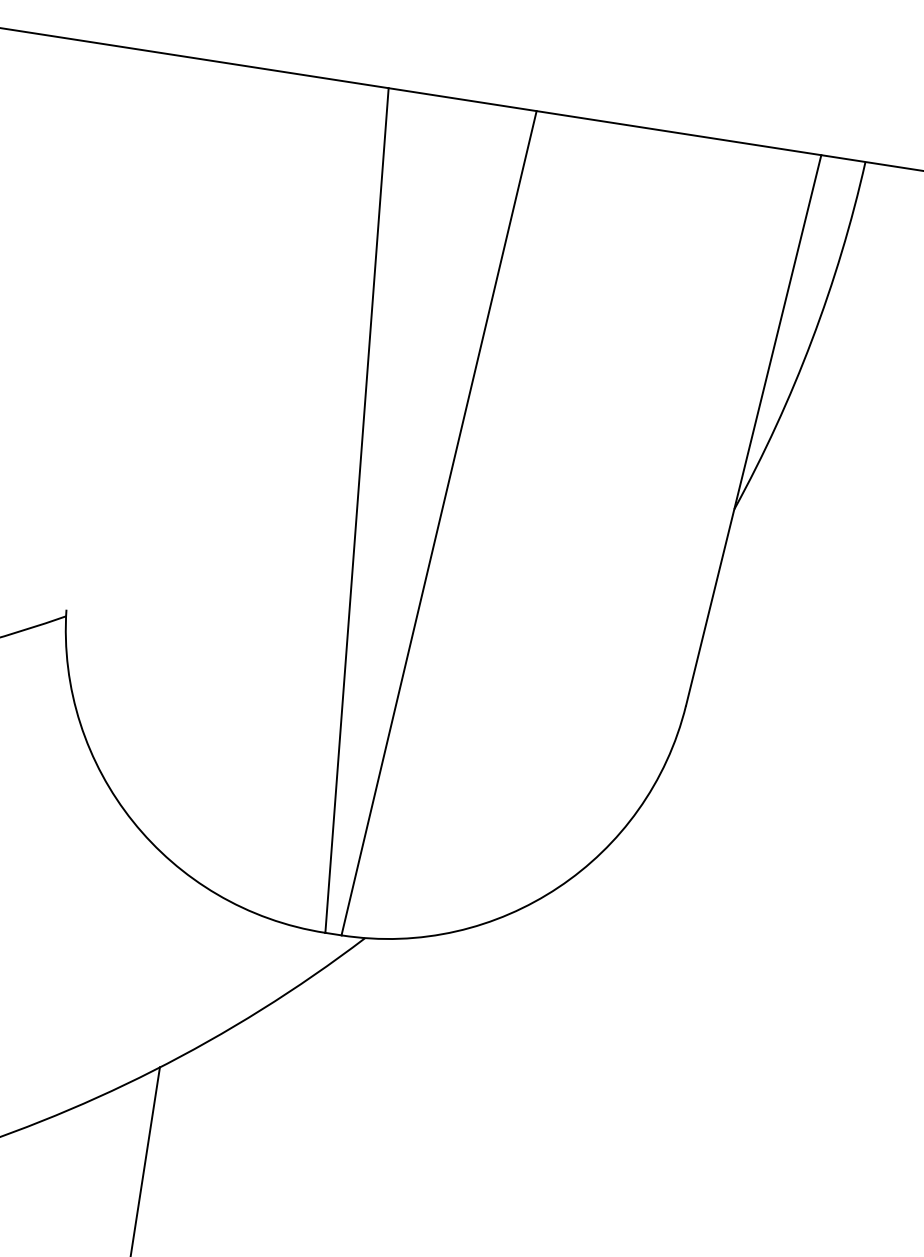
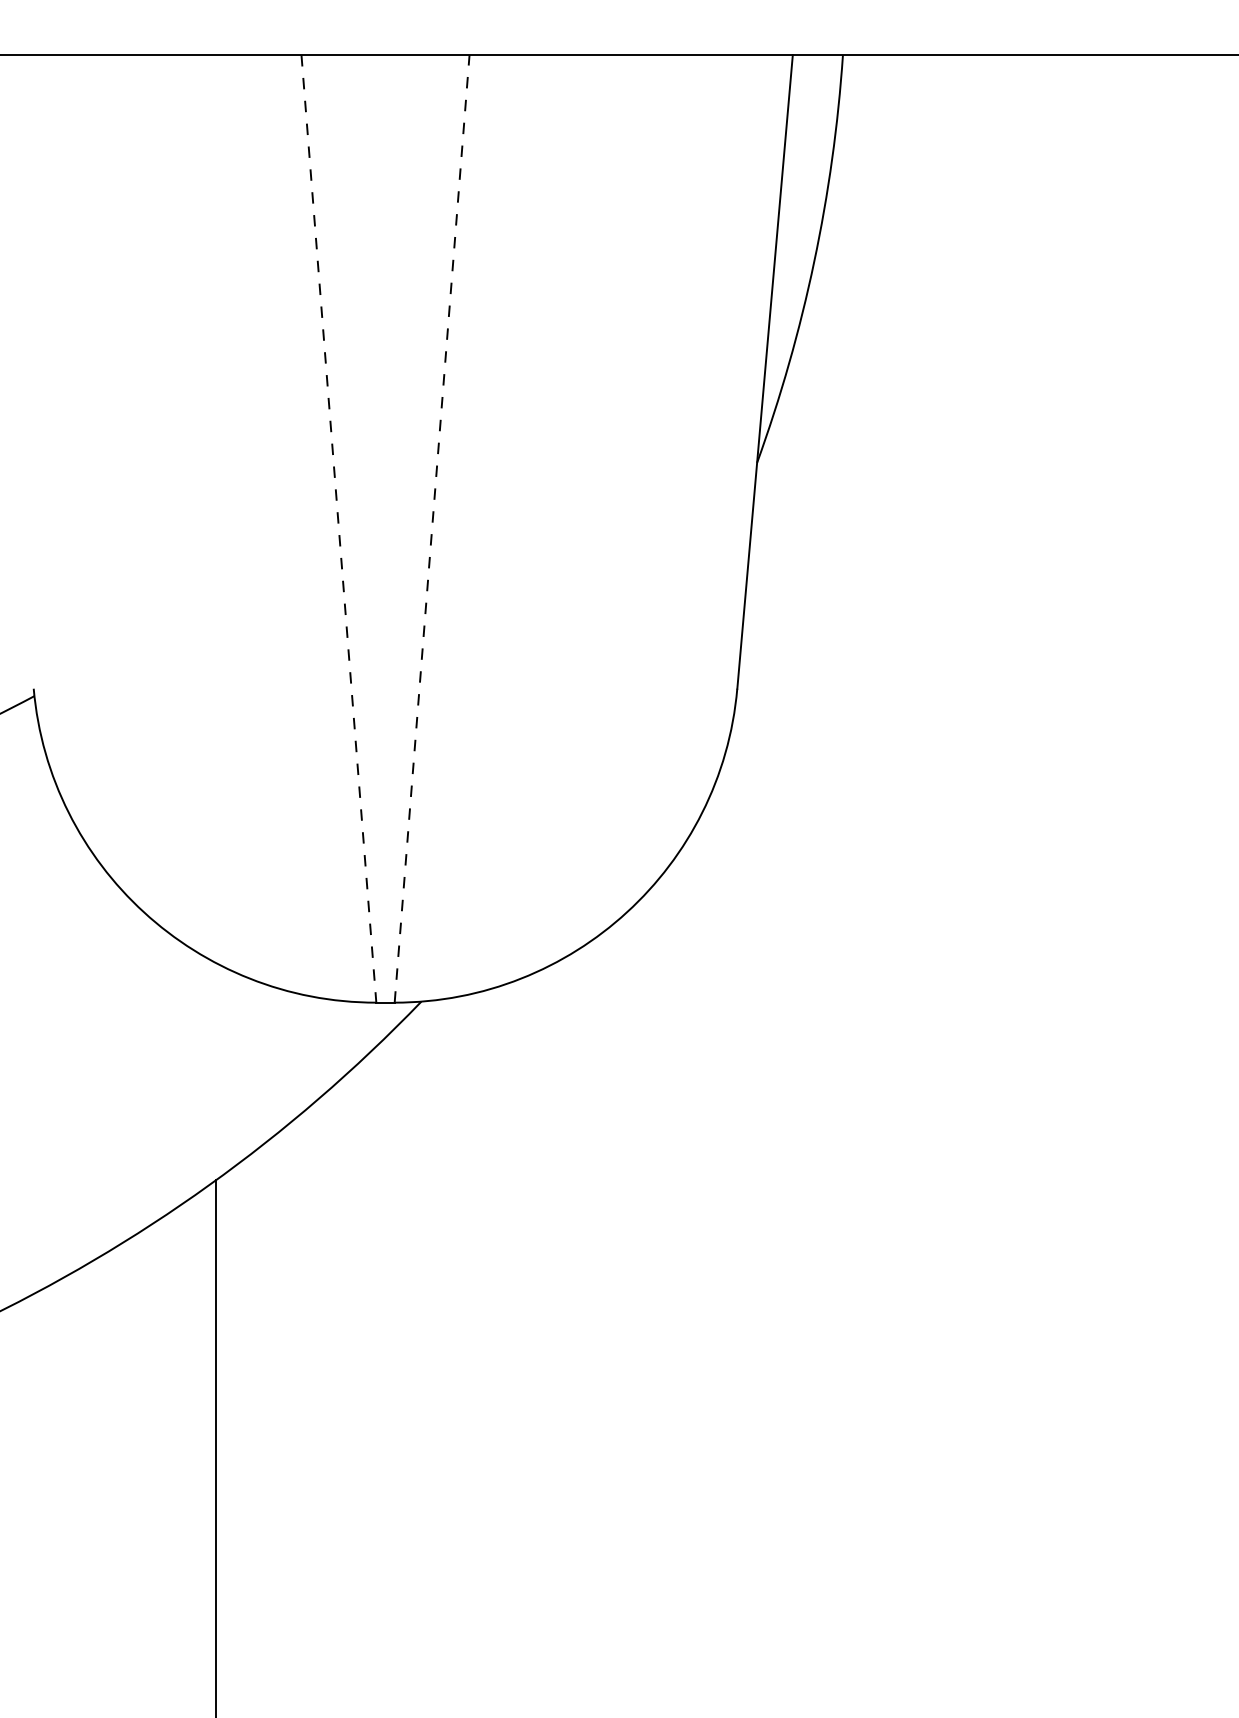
line: (356, 511) -> (338, 529), solid -> dashed
line: (439, 522) -> (432, 528), solid -> dashed

